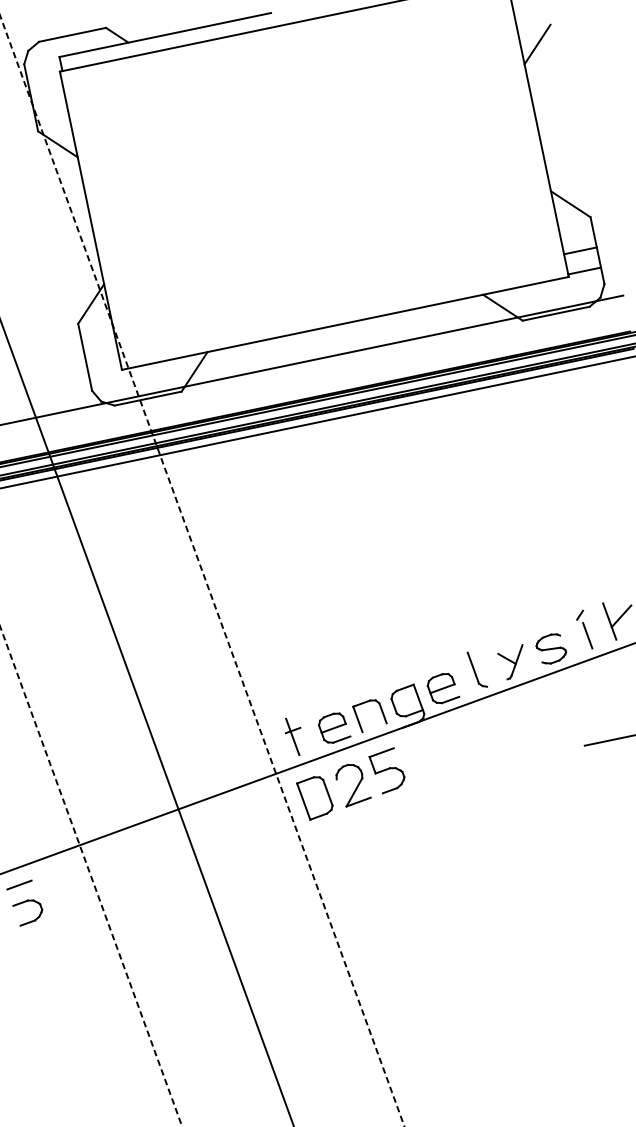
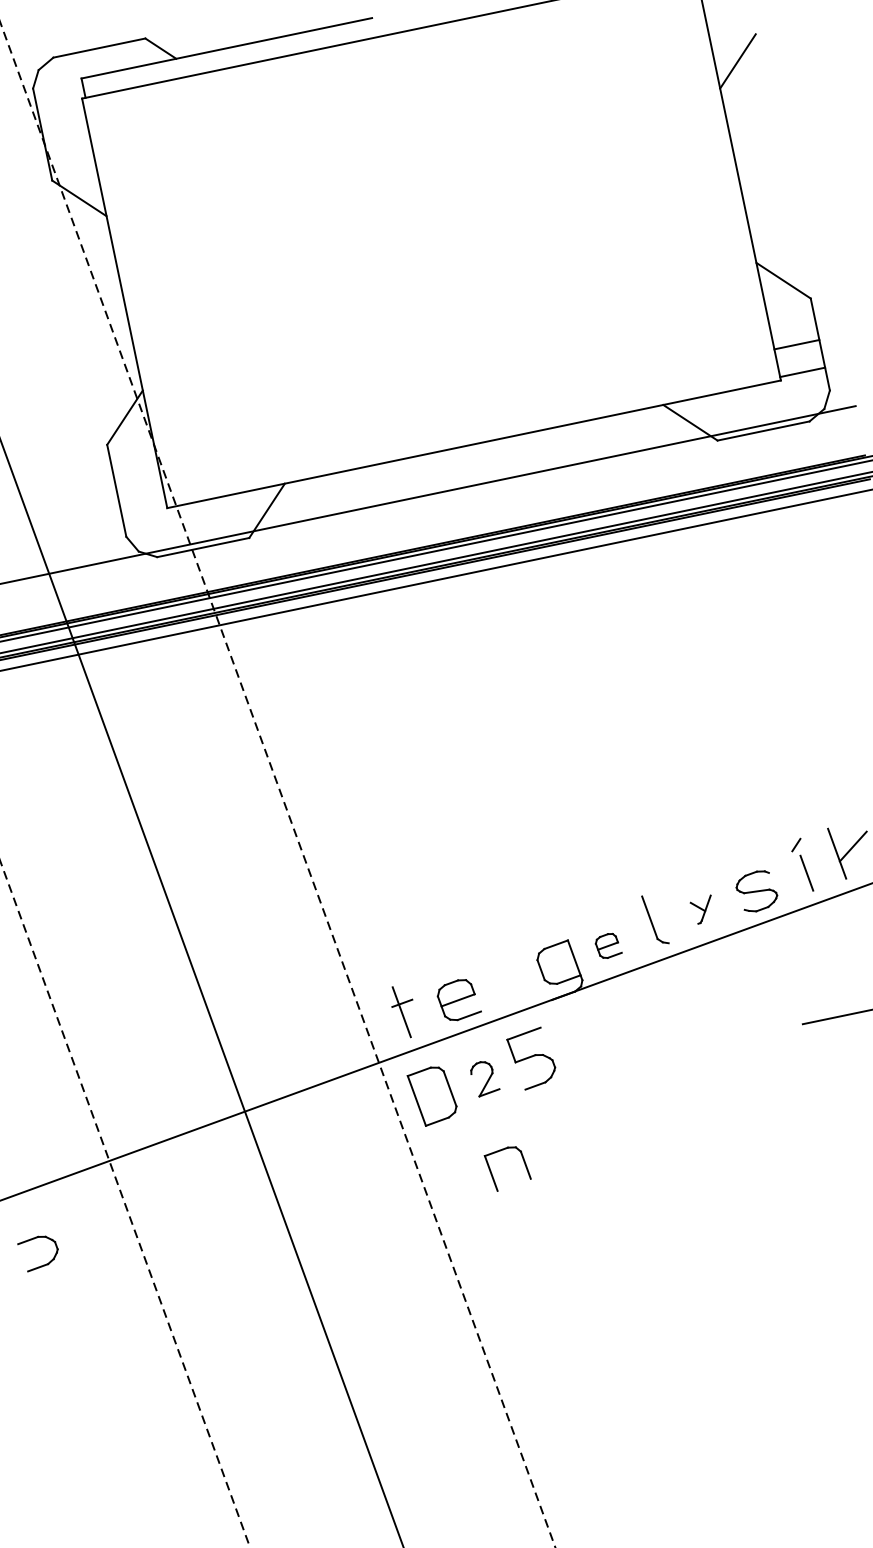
part: (510, 662) -> (700, 909), size x0.6
part: (443, 688) -> (608, 945), size x0.6
part: (359, 720) -> (493, 1174), moved
part: (353, 785) -> (485, 1078), size x0.6
line: (19, 884) -> (26, 1214), removed

